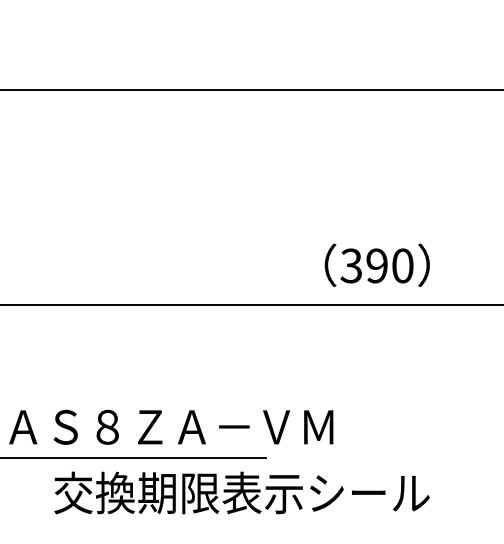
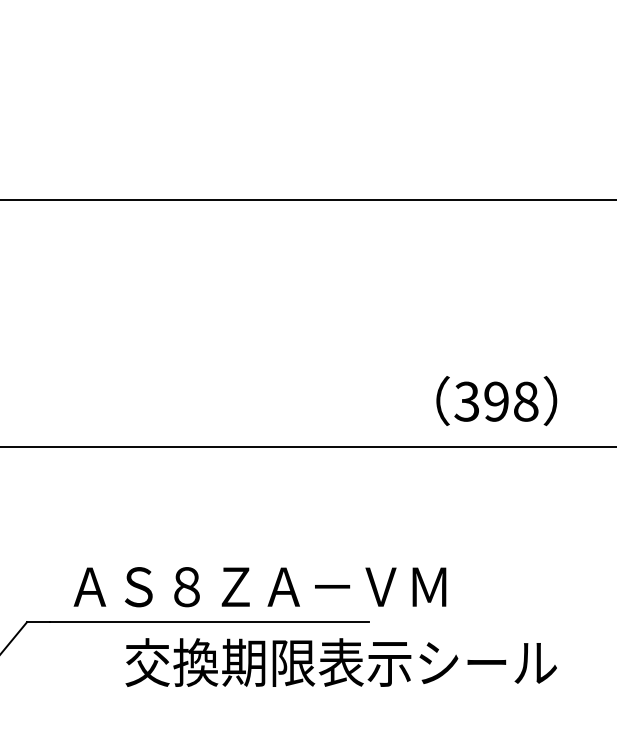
text: (403, 265) -> (526, 401), 390 -> 398

